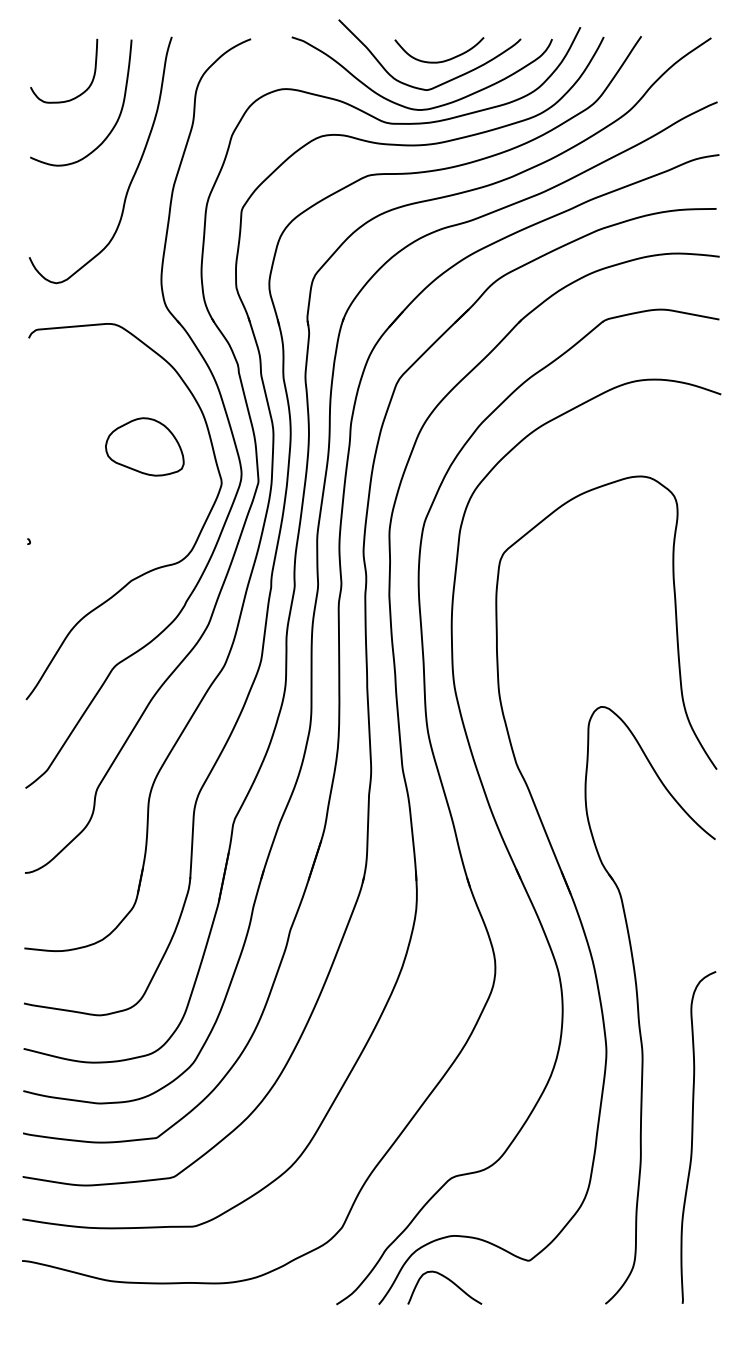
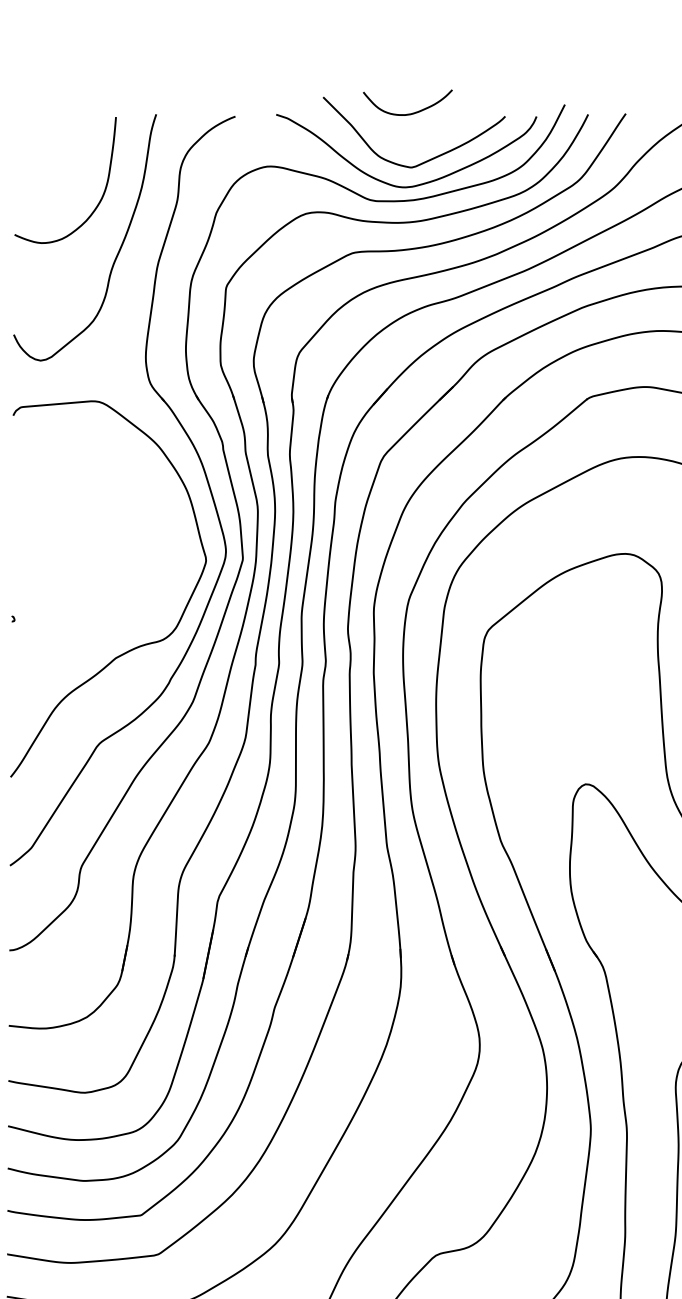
curve: (442, 60) -> (410, 112), moved
curve: (80, 93) -> (64, 170), removed
part: (144, 446) -> (128, 523), removed

